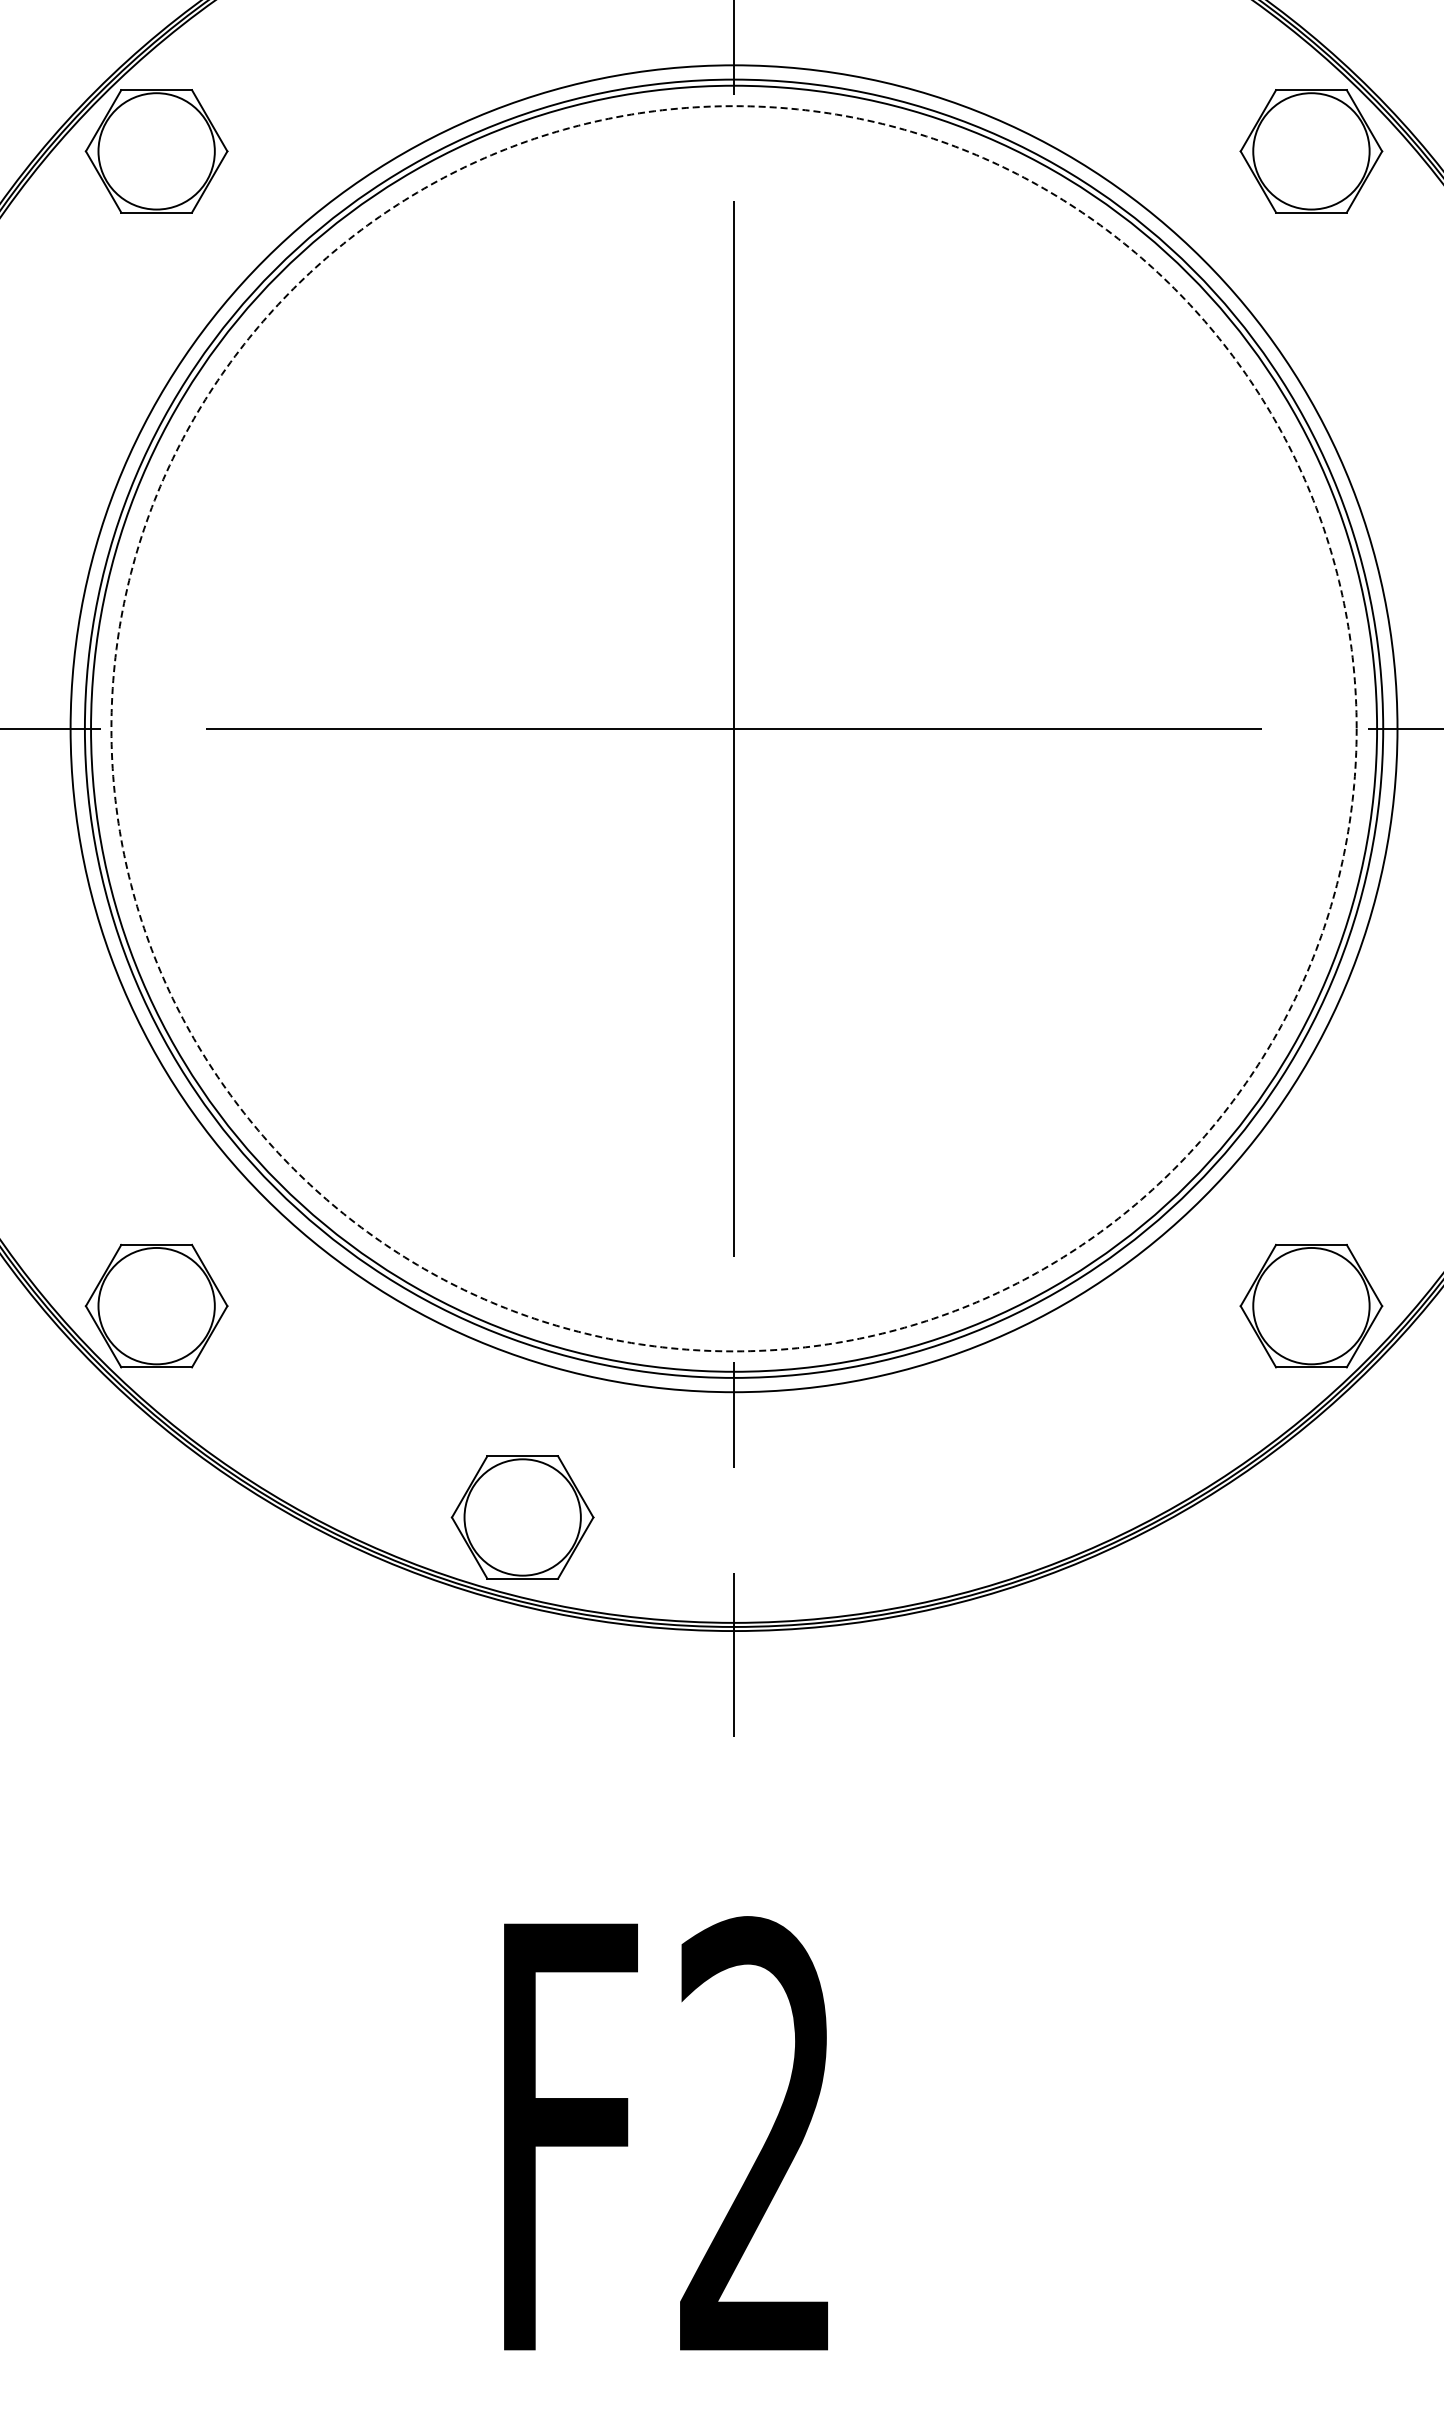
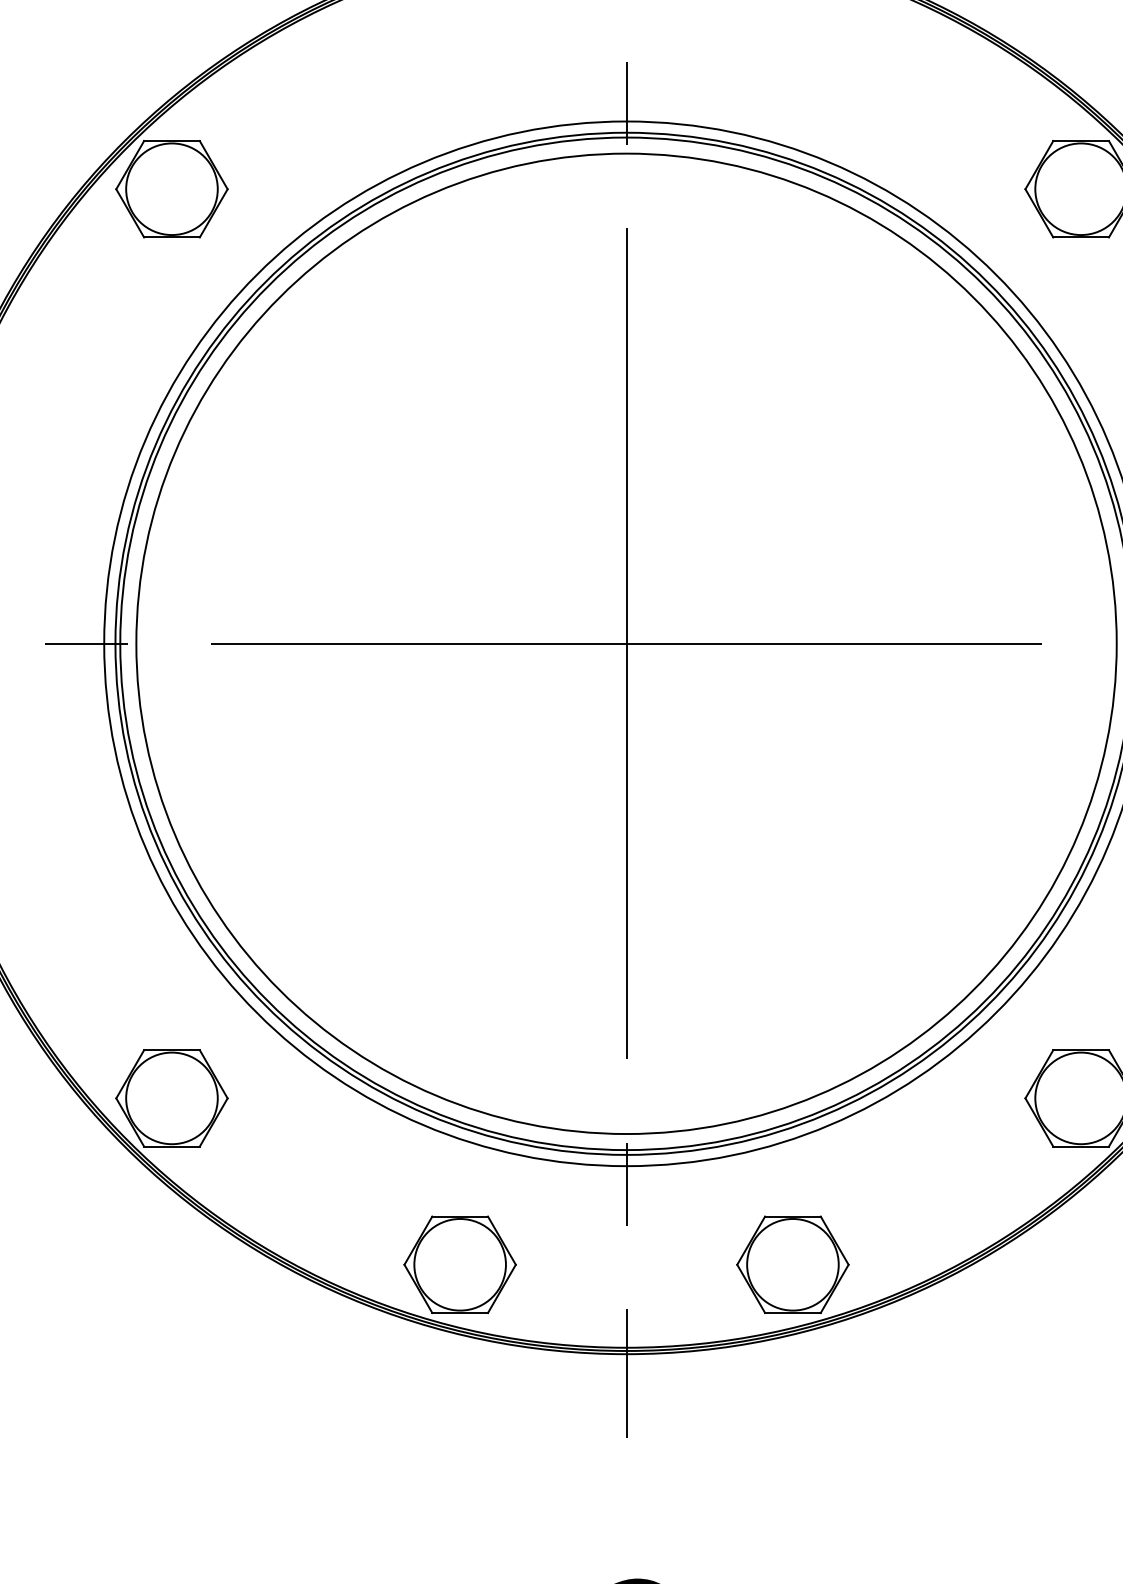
circle: (733, 728) -> (626, 643), dashed -> solid
part: (945, 1517) -> (793, 1264), added

